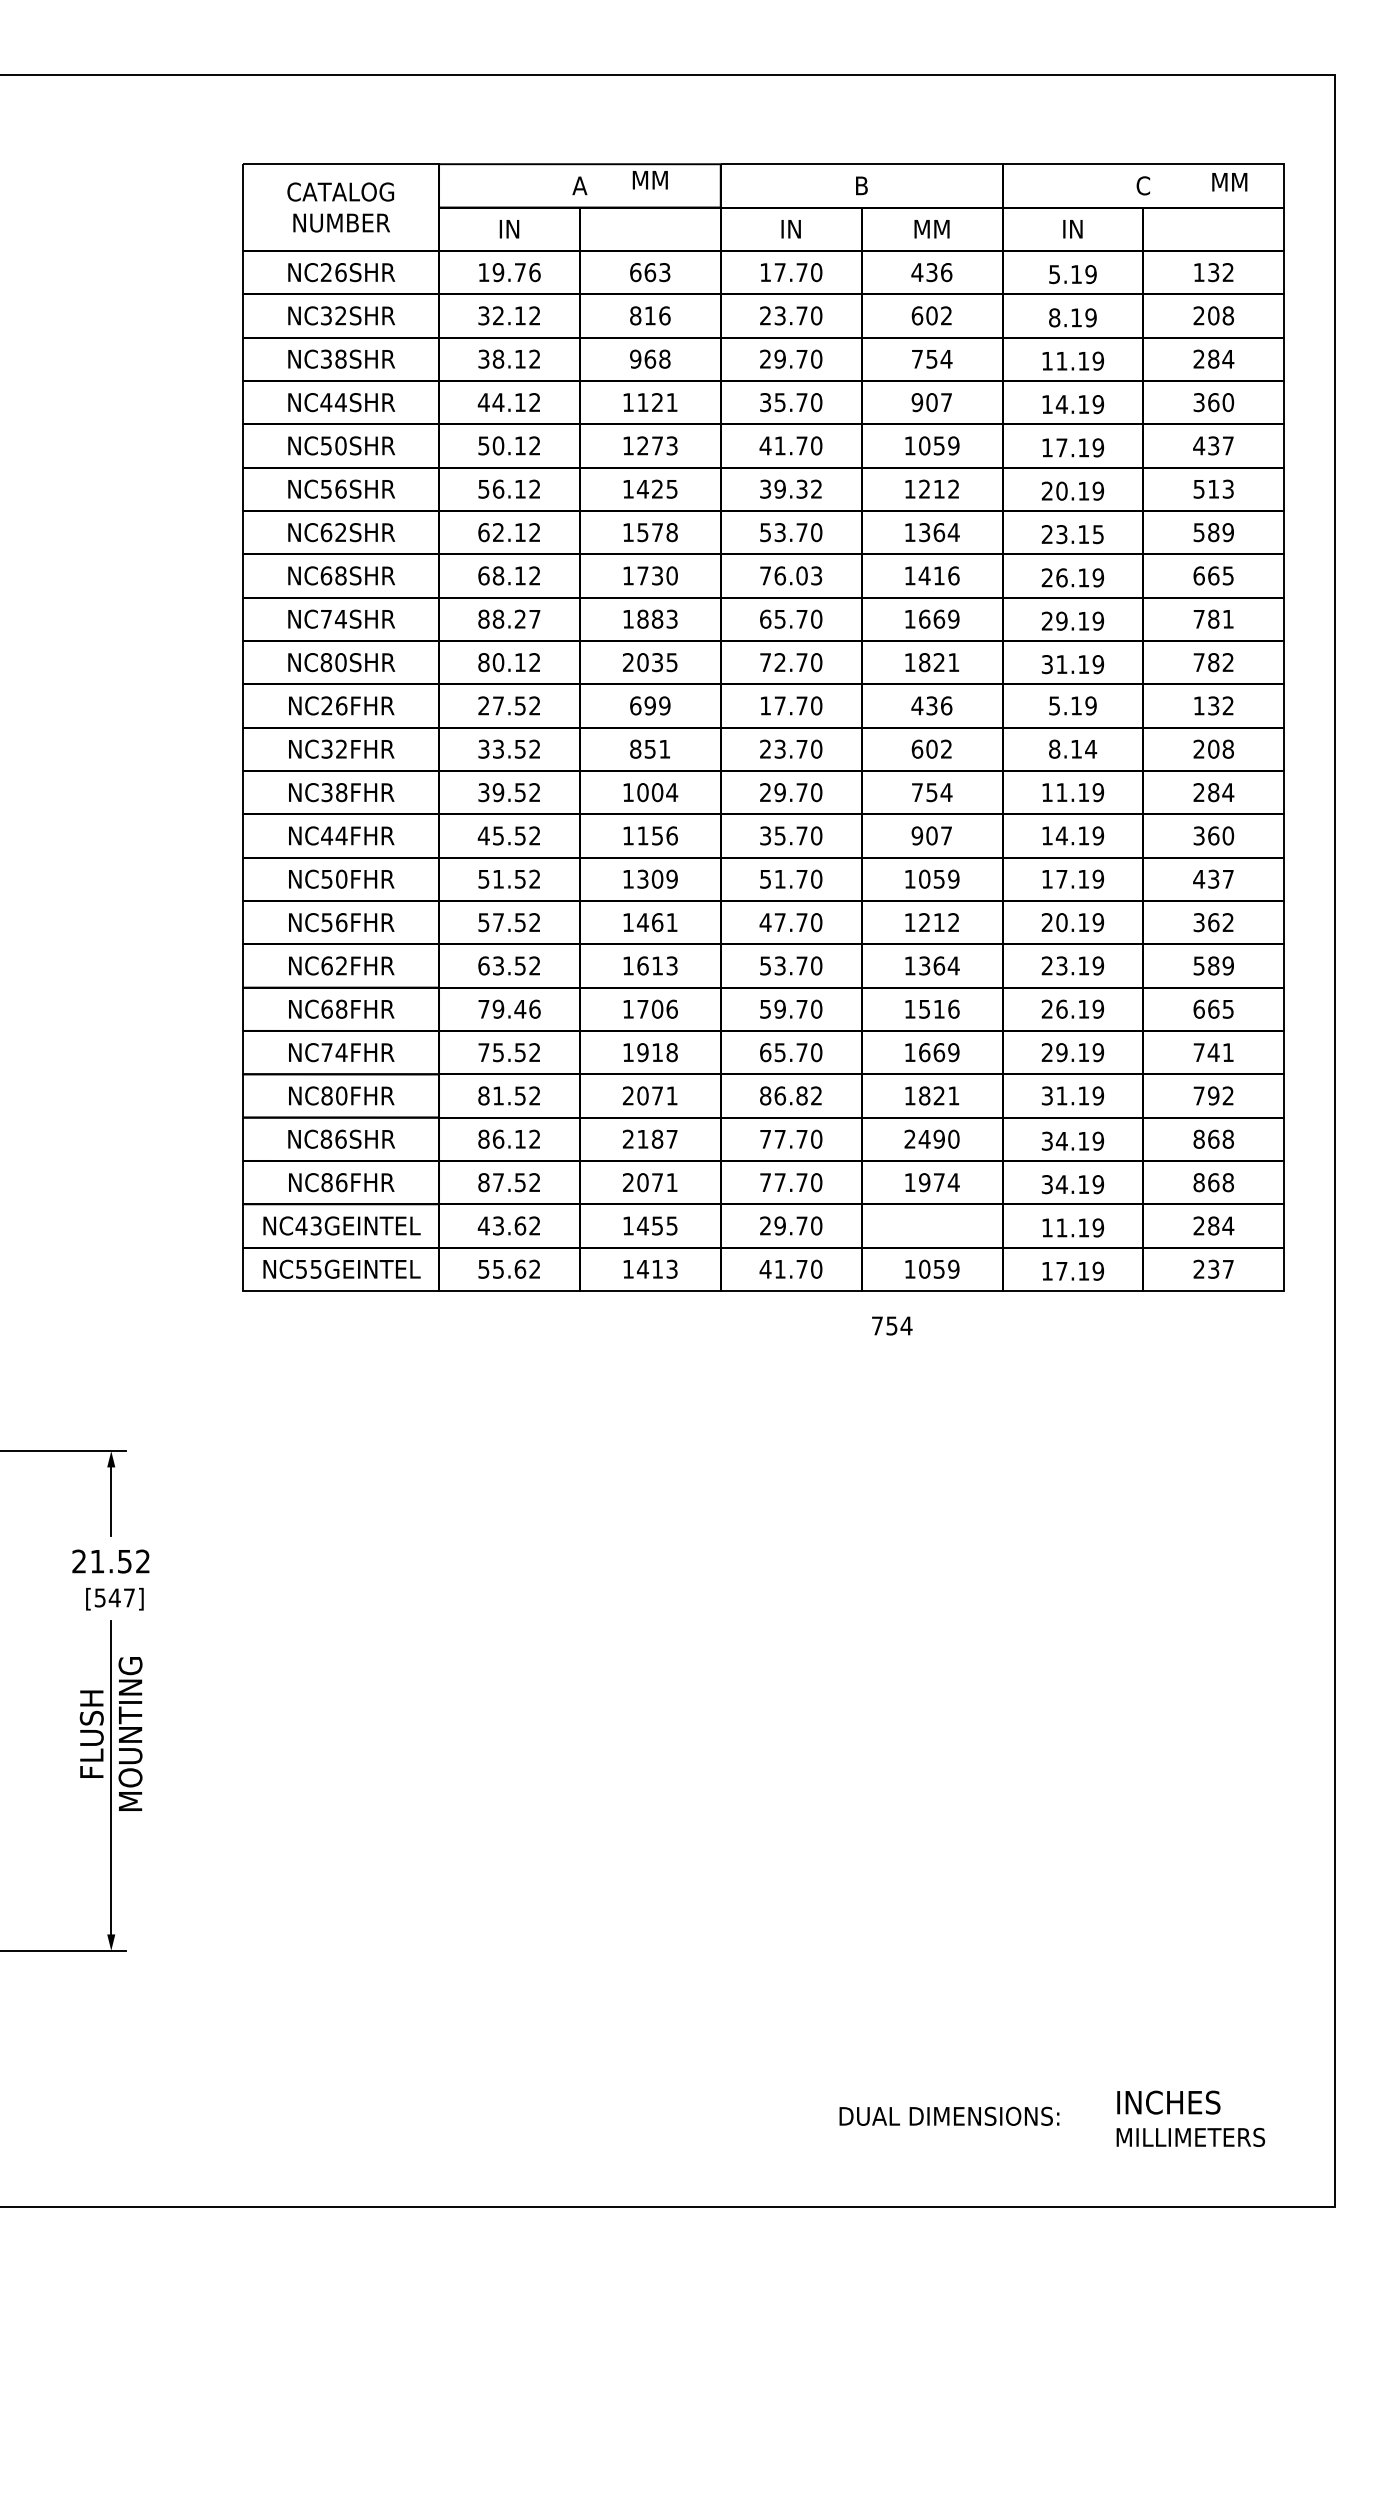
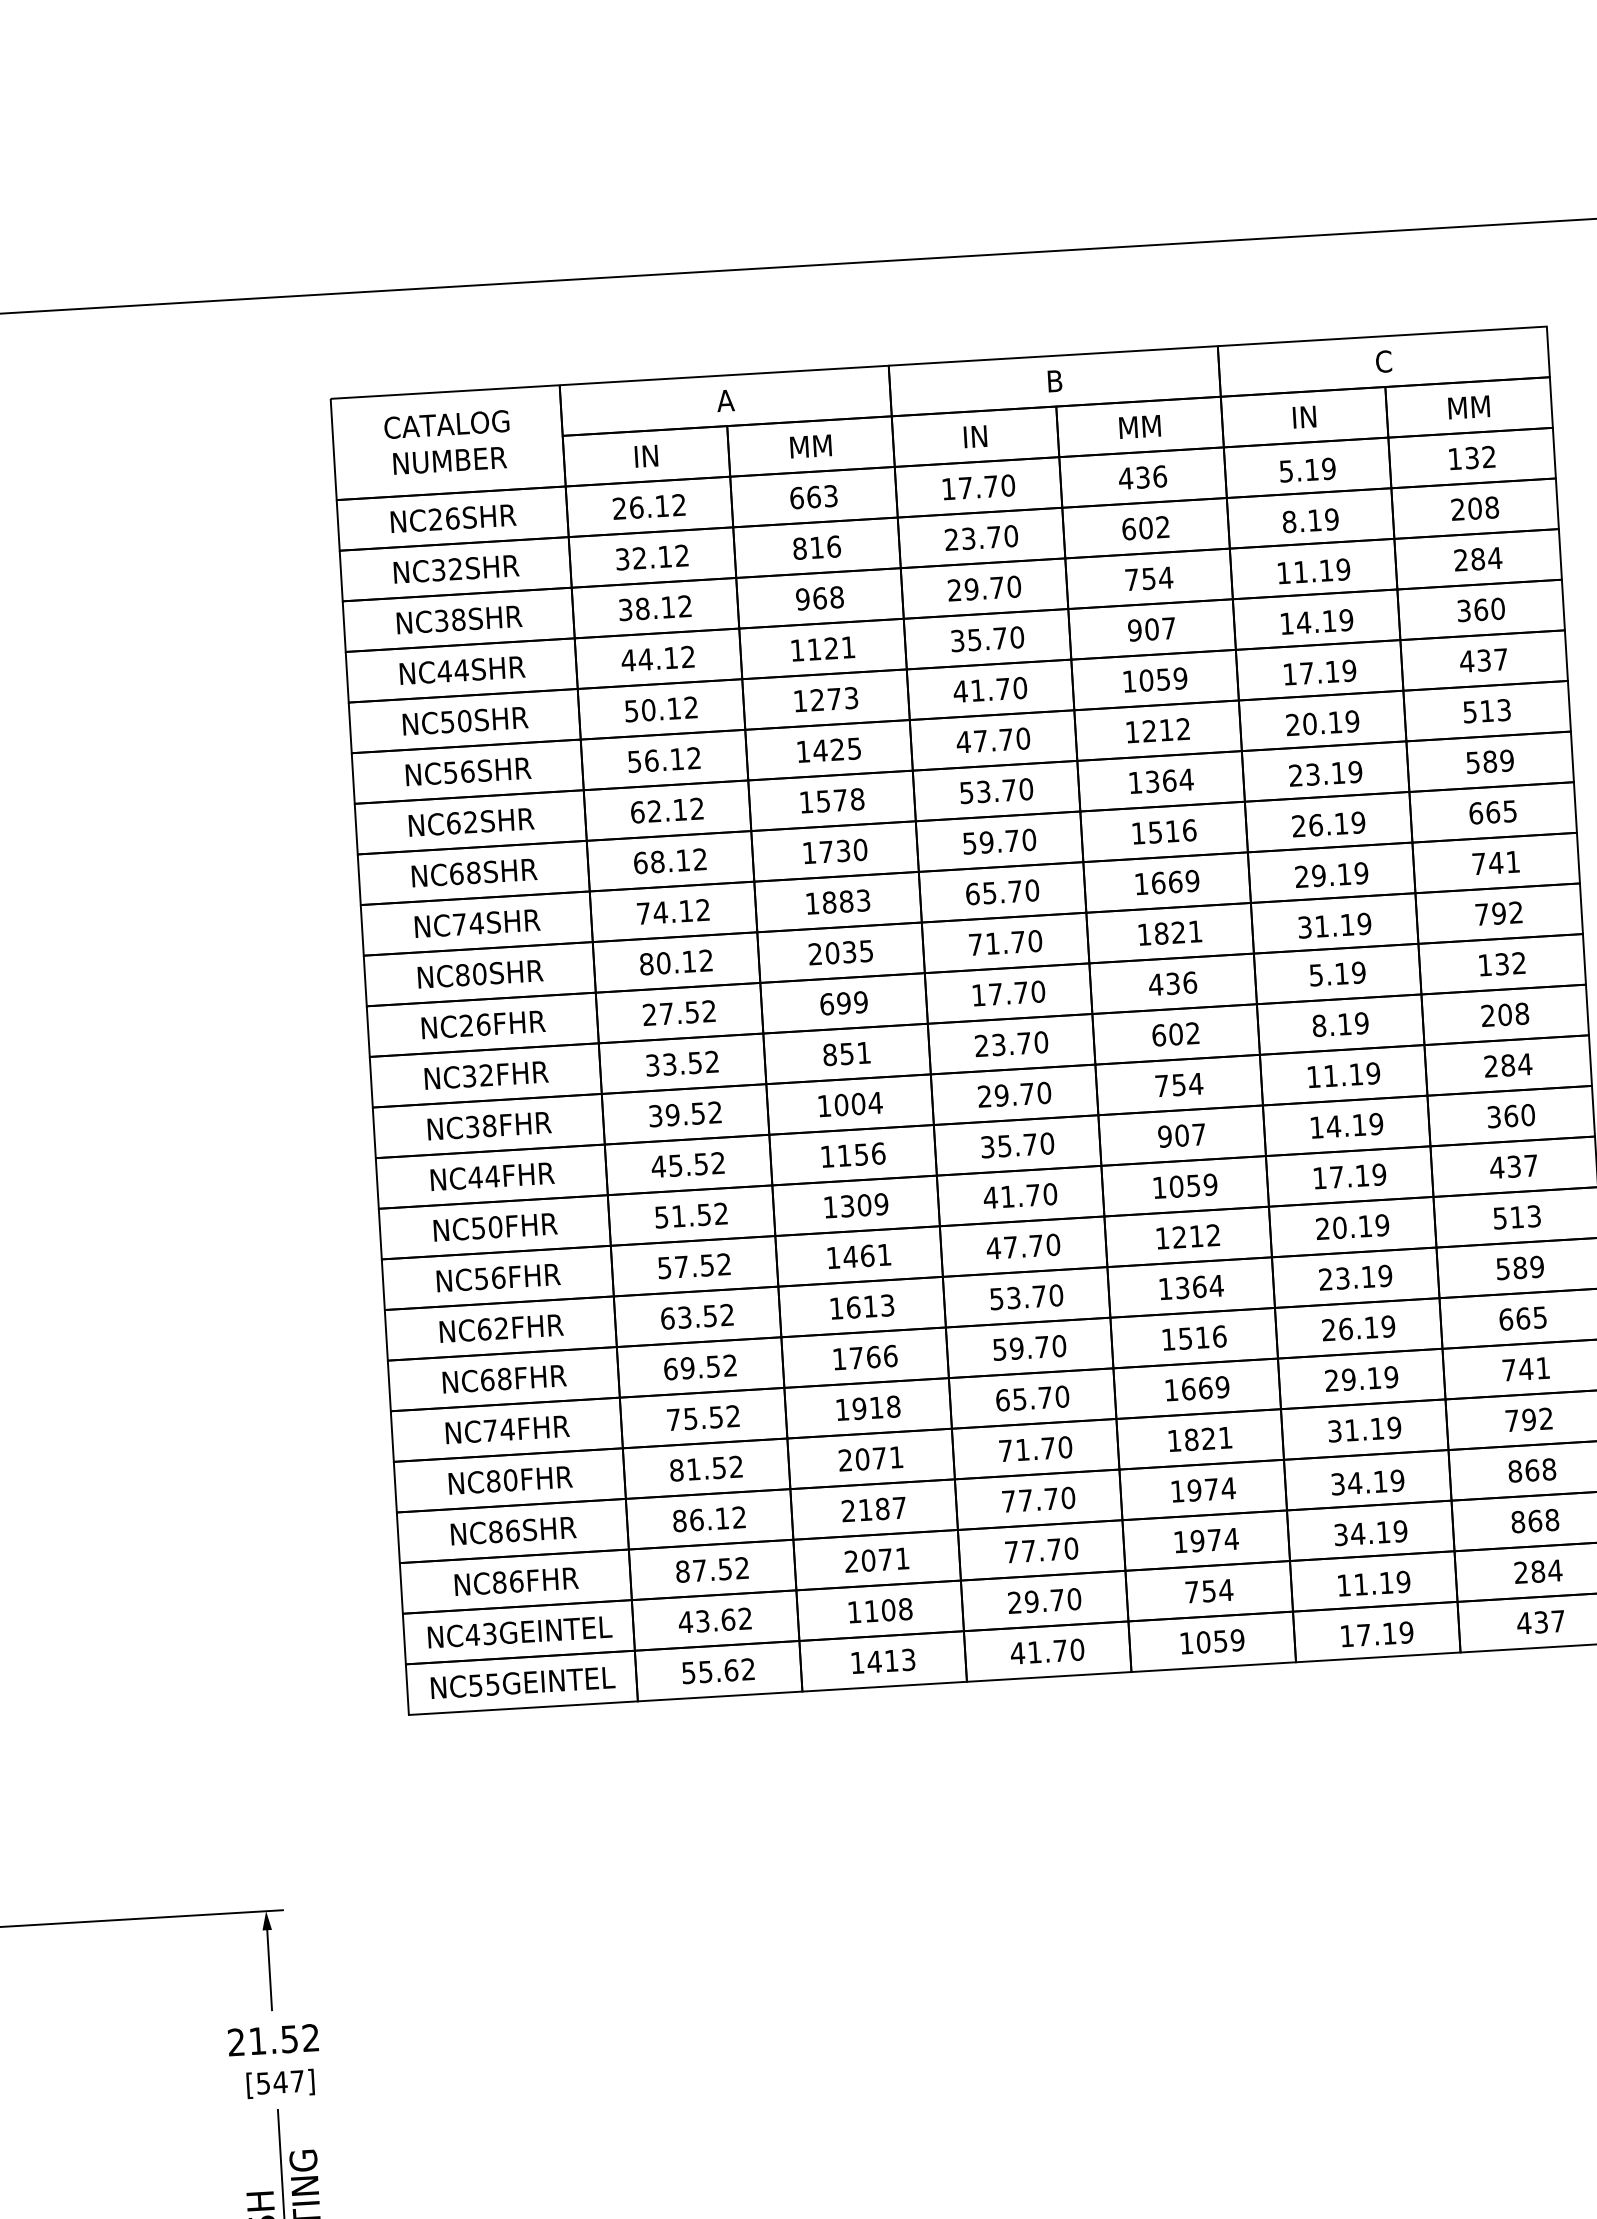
text: (649, 180) -> (810, 446), moved
text: (1229, 182) -> (1468, 407), moved
text: (509, 272) -> (649, 506), 19.76 -> 26.12
text: (790, 488) -> (992, 739), 39.32 -> 47.70
text: (1098, 534) -> (1355, 772), 23.15 -> 23.19
text: (791, 575) -> (999, 841), 76.03 -> 59.70
text: (924, 575) -> (1155, 831), 1416 -> 1516
text: (509, 618) -> (673, 911), 88.27 -> 74.12
text: (1213, 618) -> (1495, 862), 781 -> 741
text: (779, 662) -> (991, 943), 72.70 -> 71.70
text: (1213, 662) -> (1498, 913), 782 -> 792
text: (1091, 748) -> (1362, 1022), 8.14 -> 8.19
text: (765, 879) -> (990, 1198), 51.70 -> 41.70
text: (1213, 922) -> (1516, 1217), 362 -> 513
text: (509, 1008) -> (700, 1366), 79.46 -> 69.52
text: (657, 1008) -> (873, 1356), 1706 -> 1766
text: (791, 1095) -> (1035, 1448), 86.82 -> 71.70
text: (931, 1138) -> (1202, 1489), 2490 -> 1974
text: (656, 1225) -> (887, 1609), 1455 -> 1108
text: (1199, 1268) -> (1524, 1622), 237 -> 437
text: (892, 1325) -> (1209, 1590), moved

